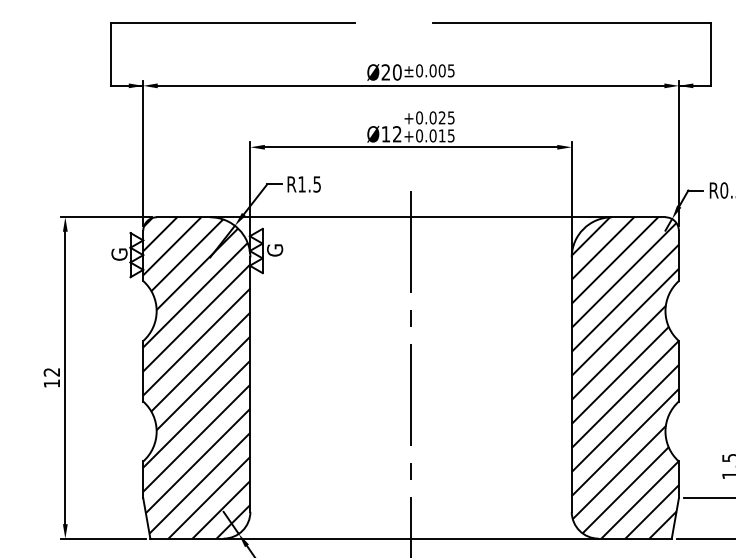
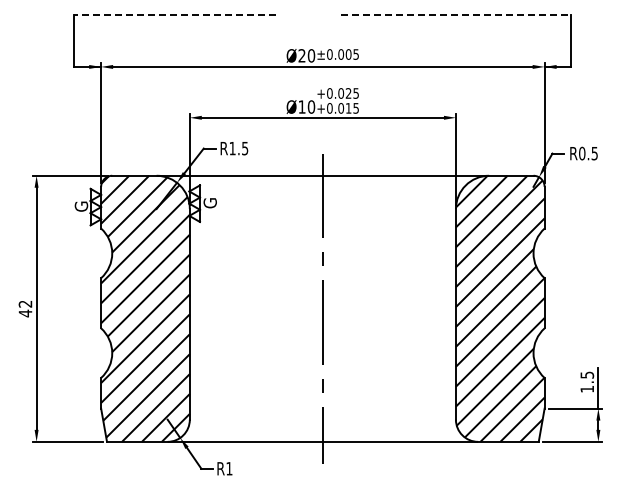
line: (233, 22) -> (175, 14), solid -> dashed
line: (572, 22) -> (456, 14), solid -> dashed
text: (397, 133) -> (311, 106), Ø12 -> Ø10
text: (51, 383) -> (25, 313), 12 -> 42

